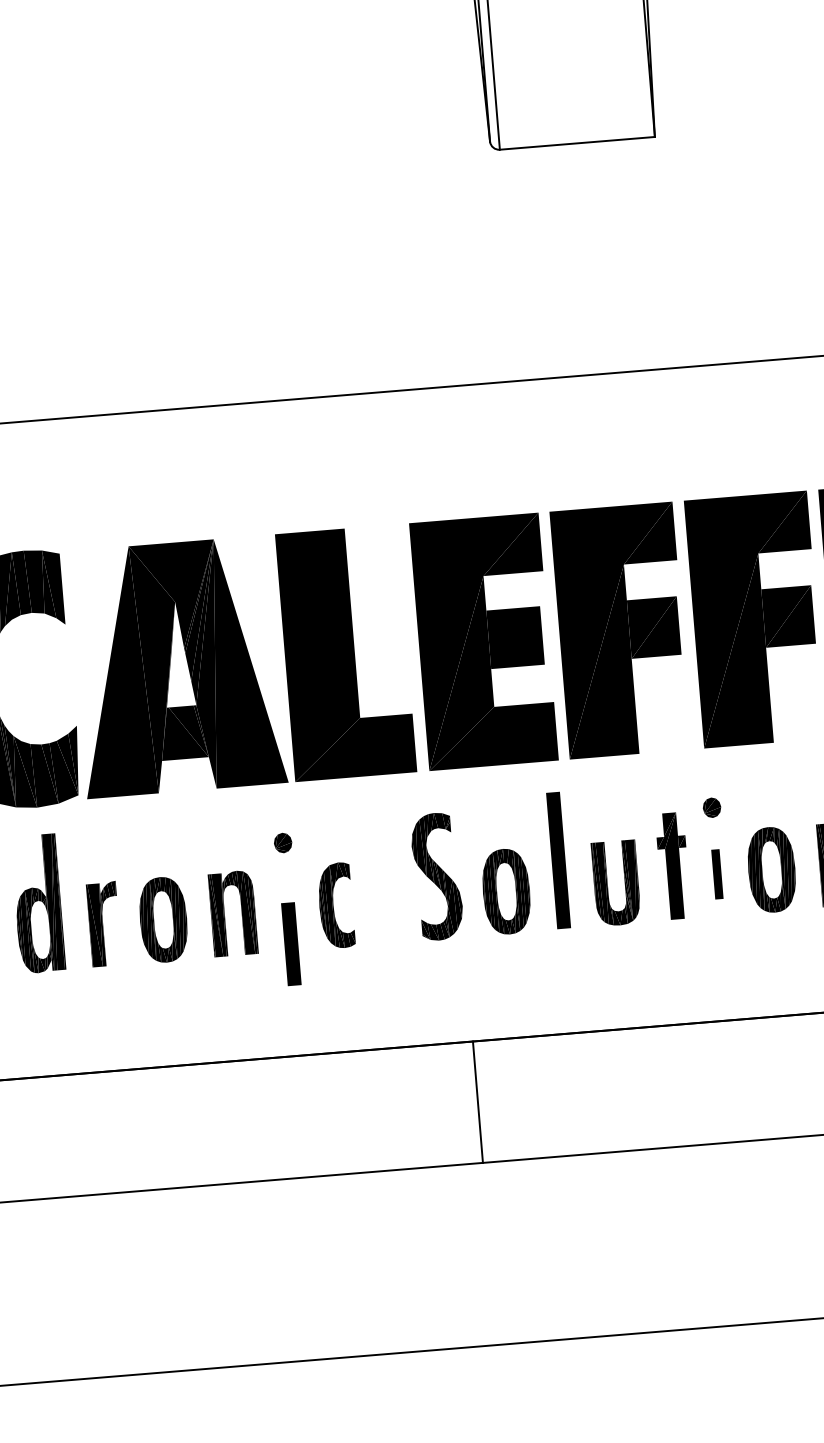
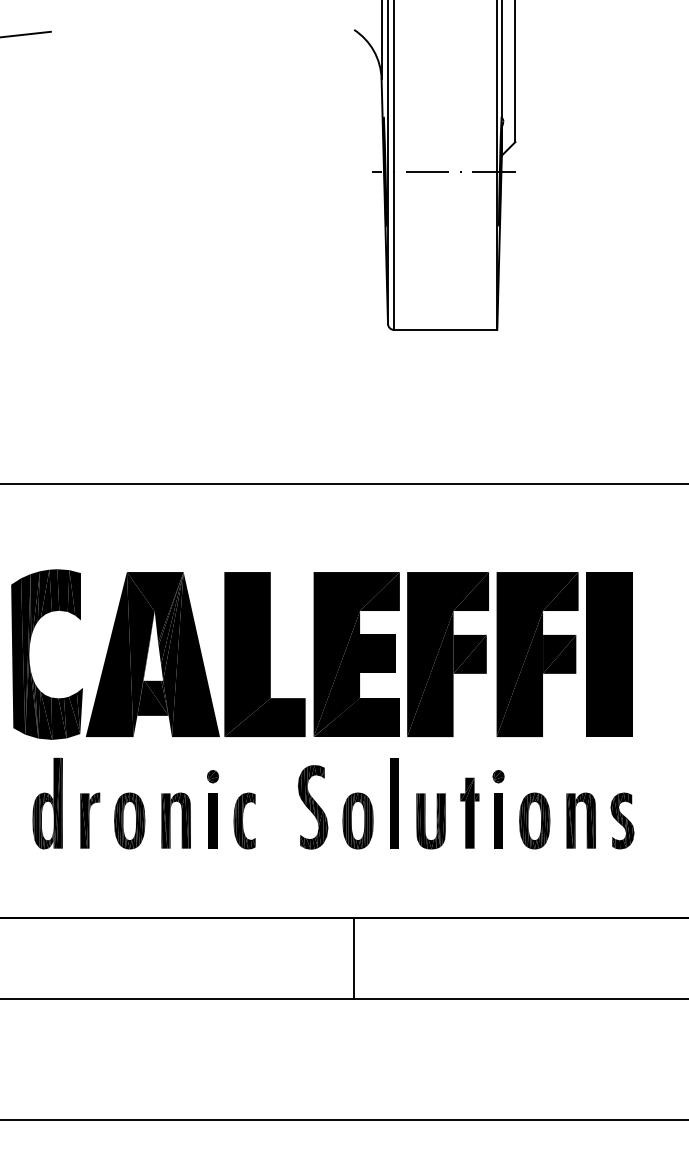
part: (717, 873) -> (498, 820), size x1.67
part: (290, 943) -> (212, 820), moved
line: (477, 1101) -> (353, 958), moved

